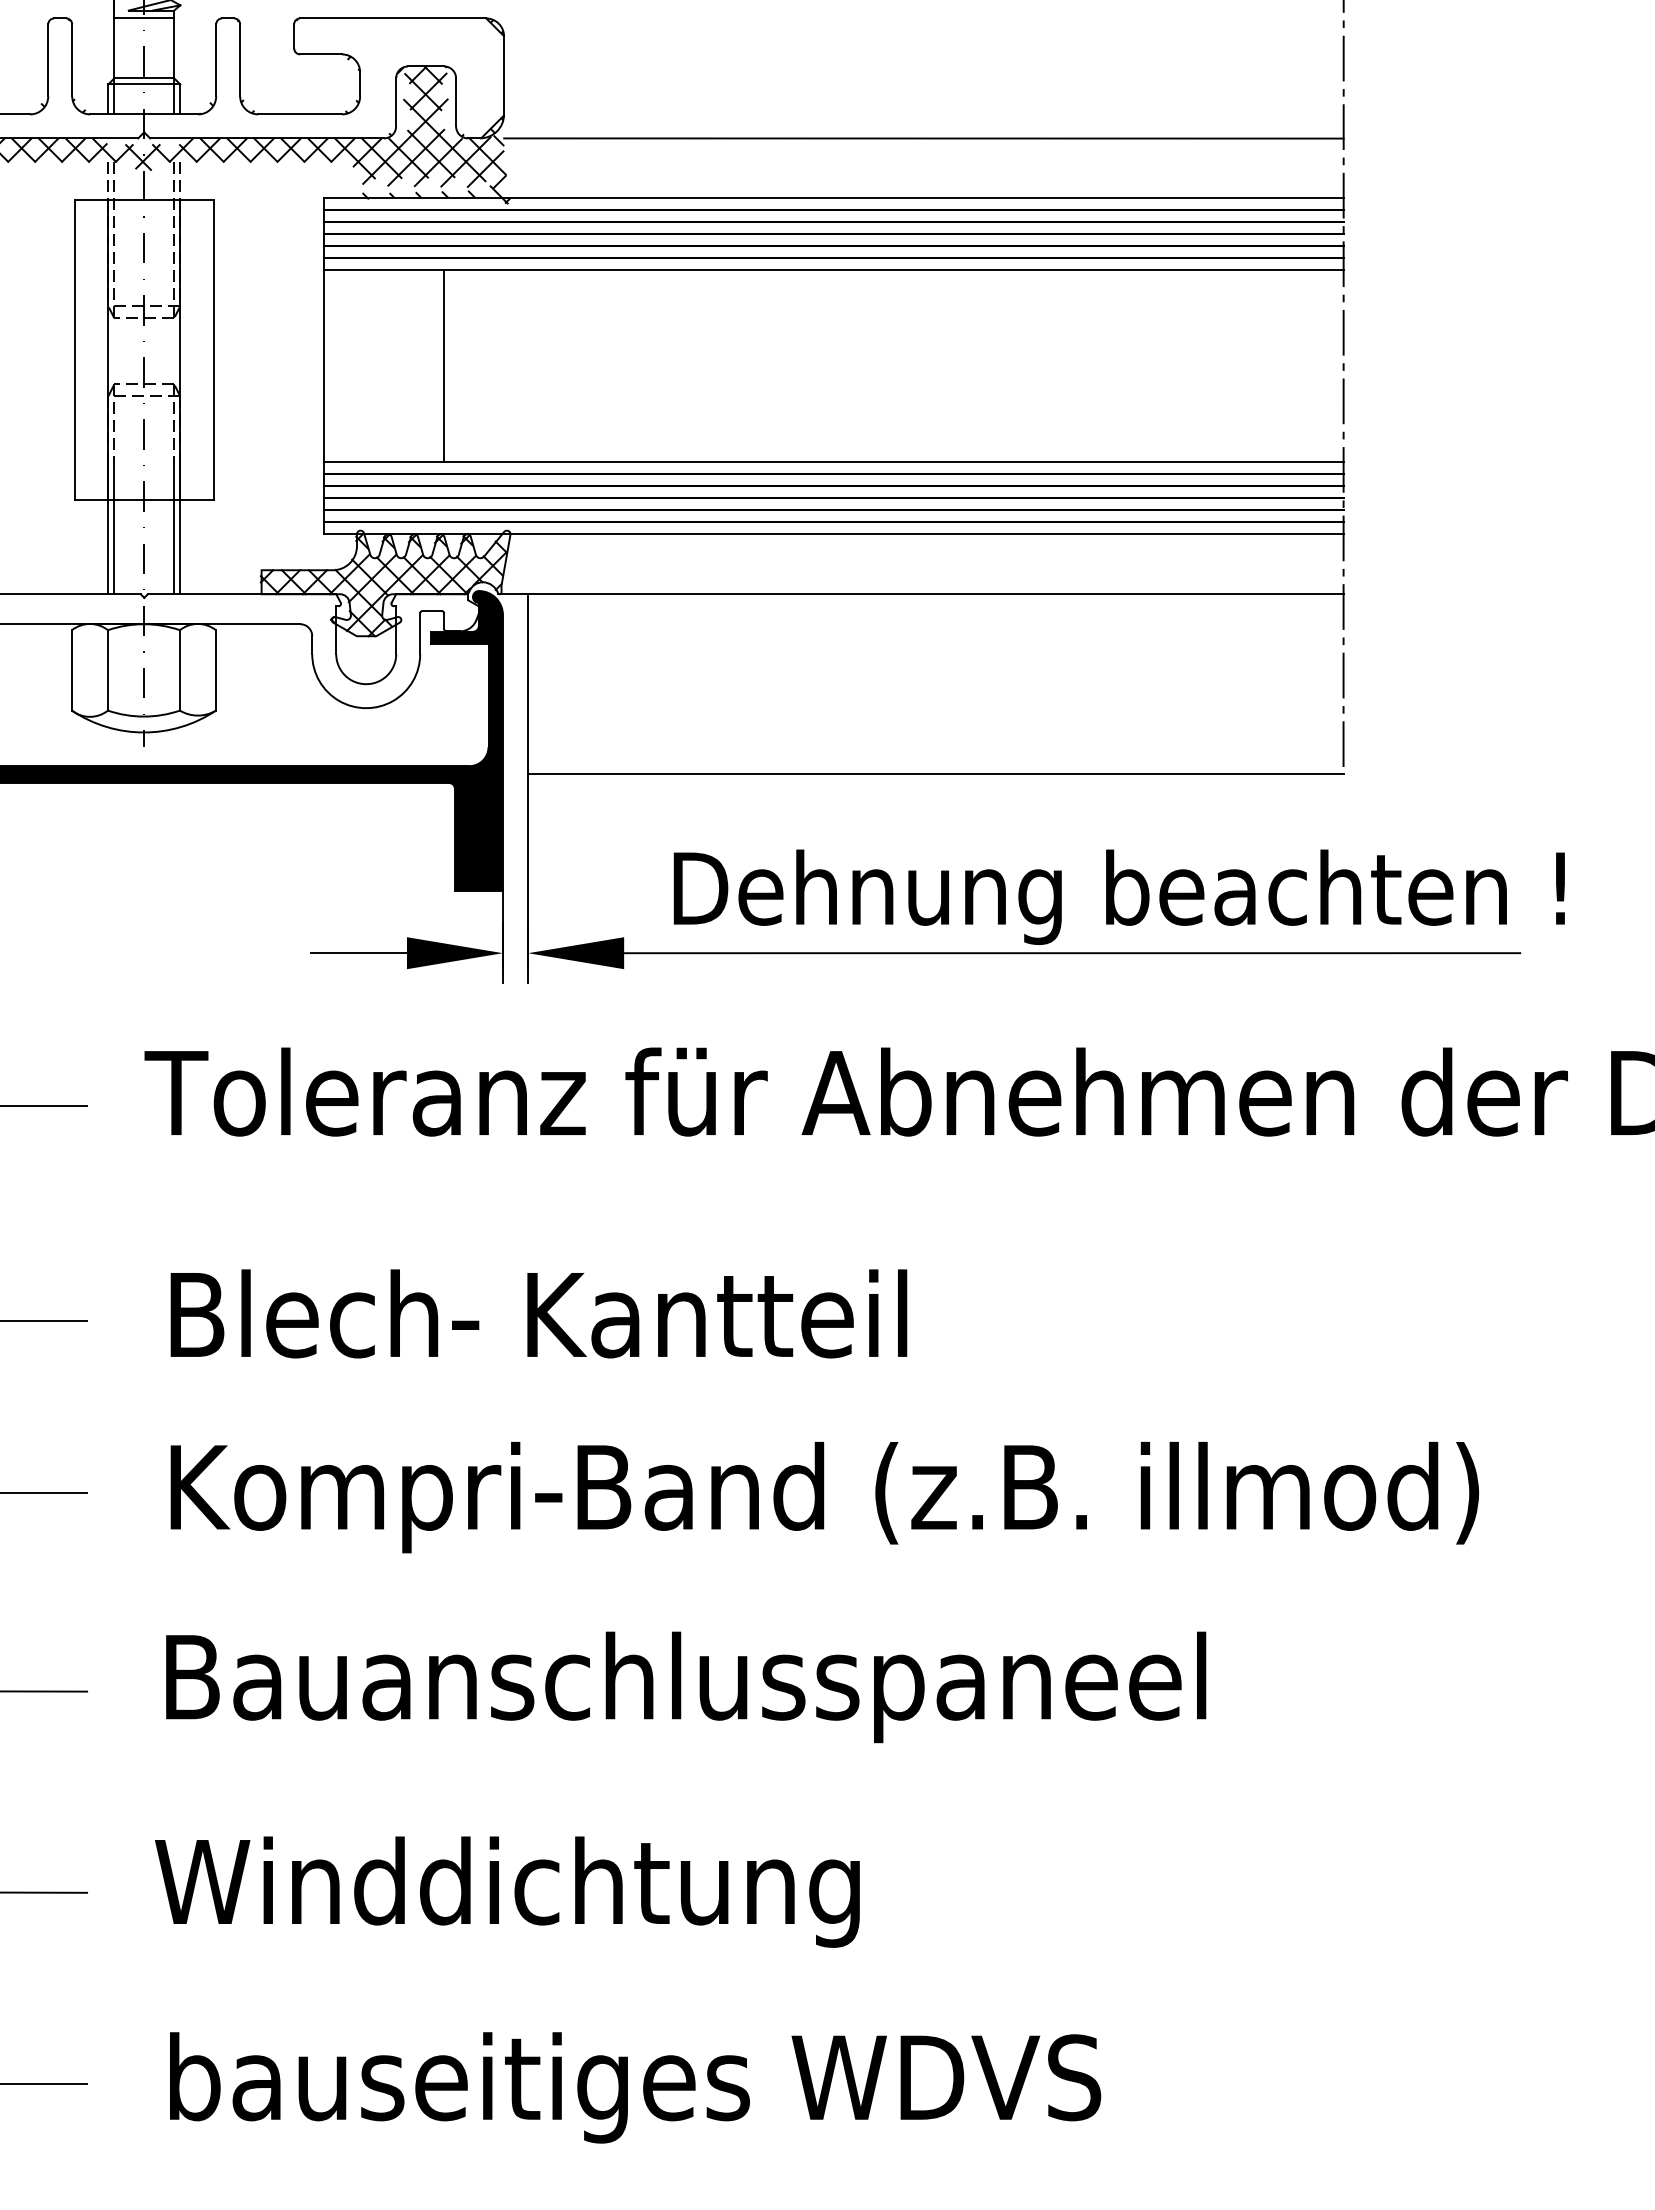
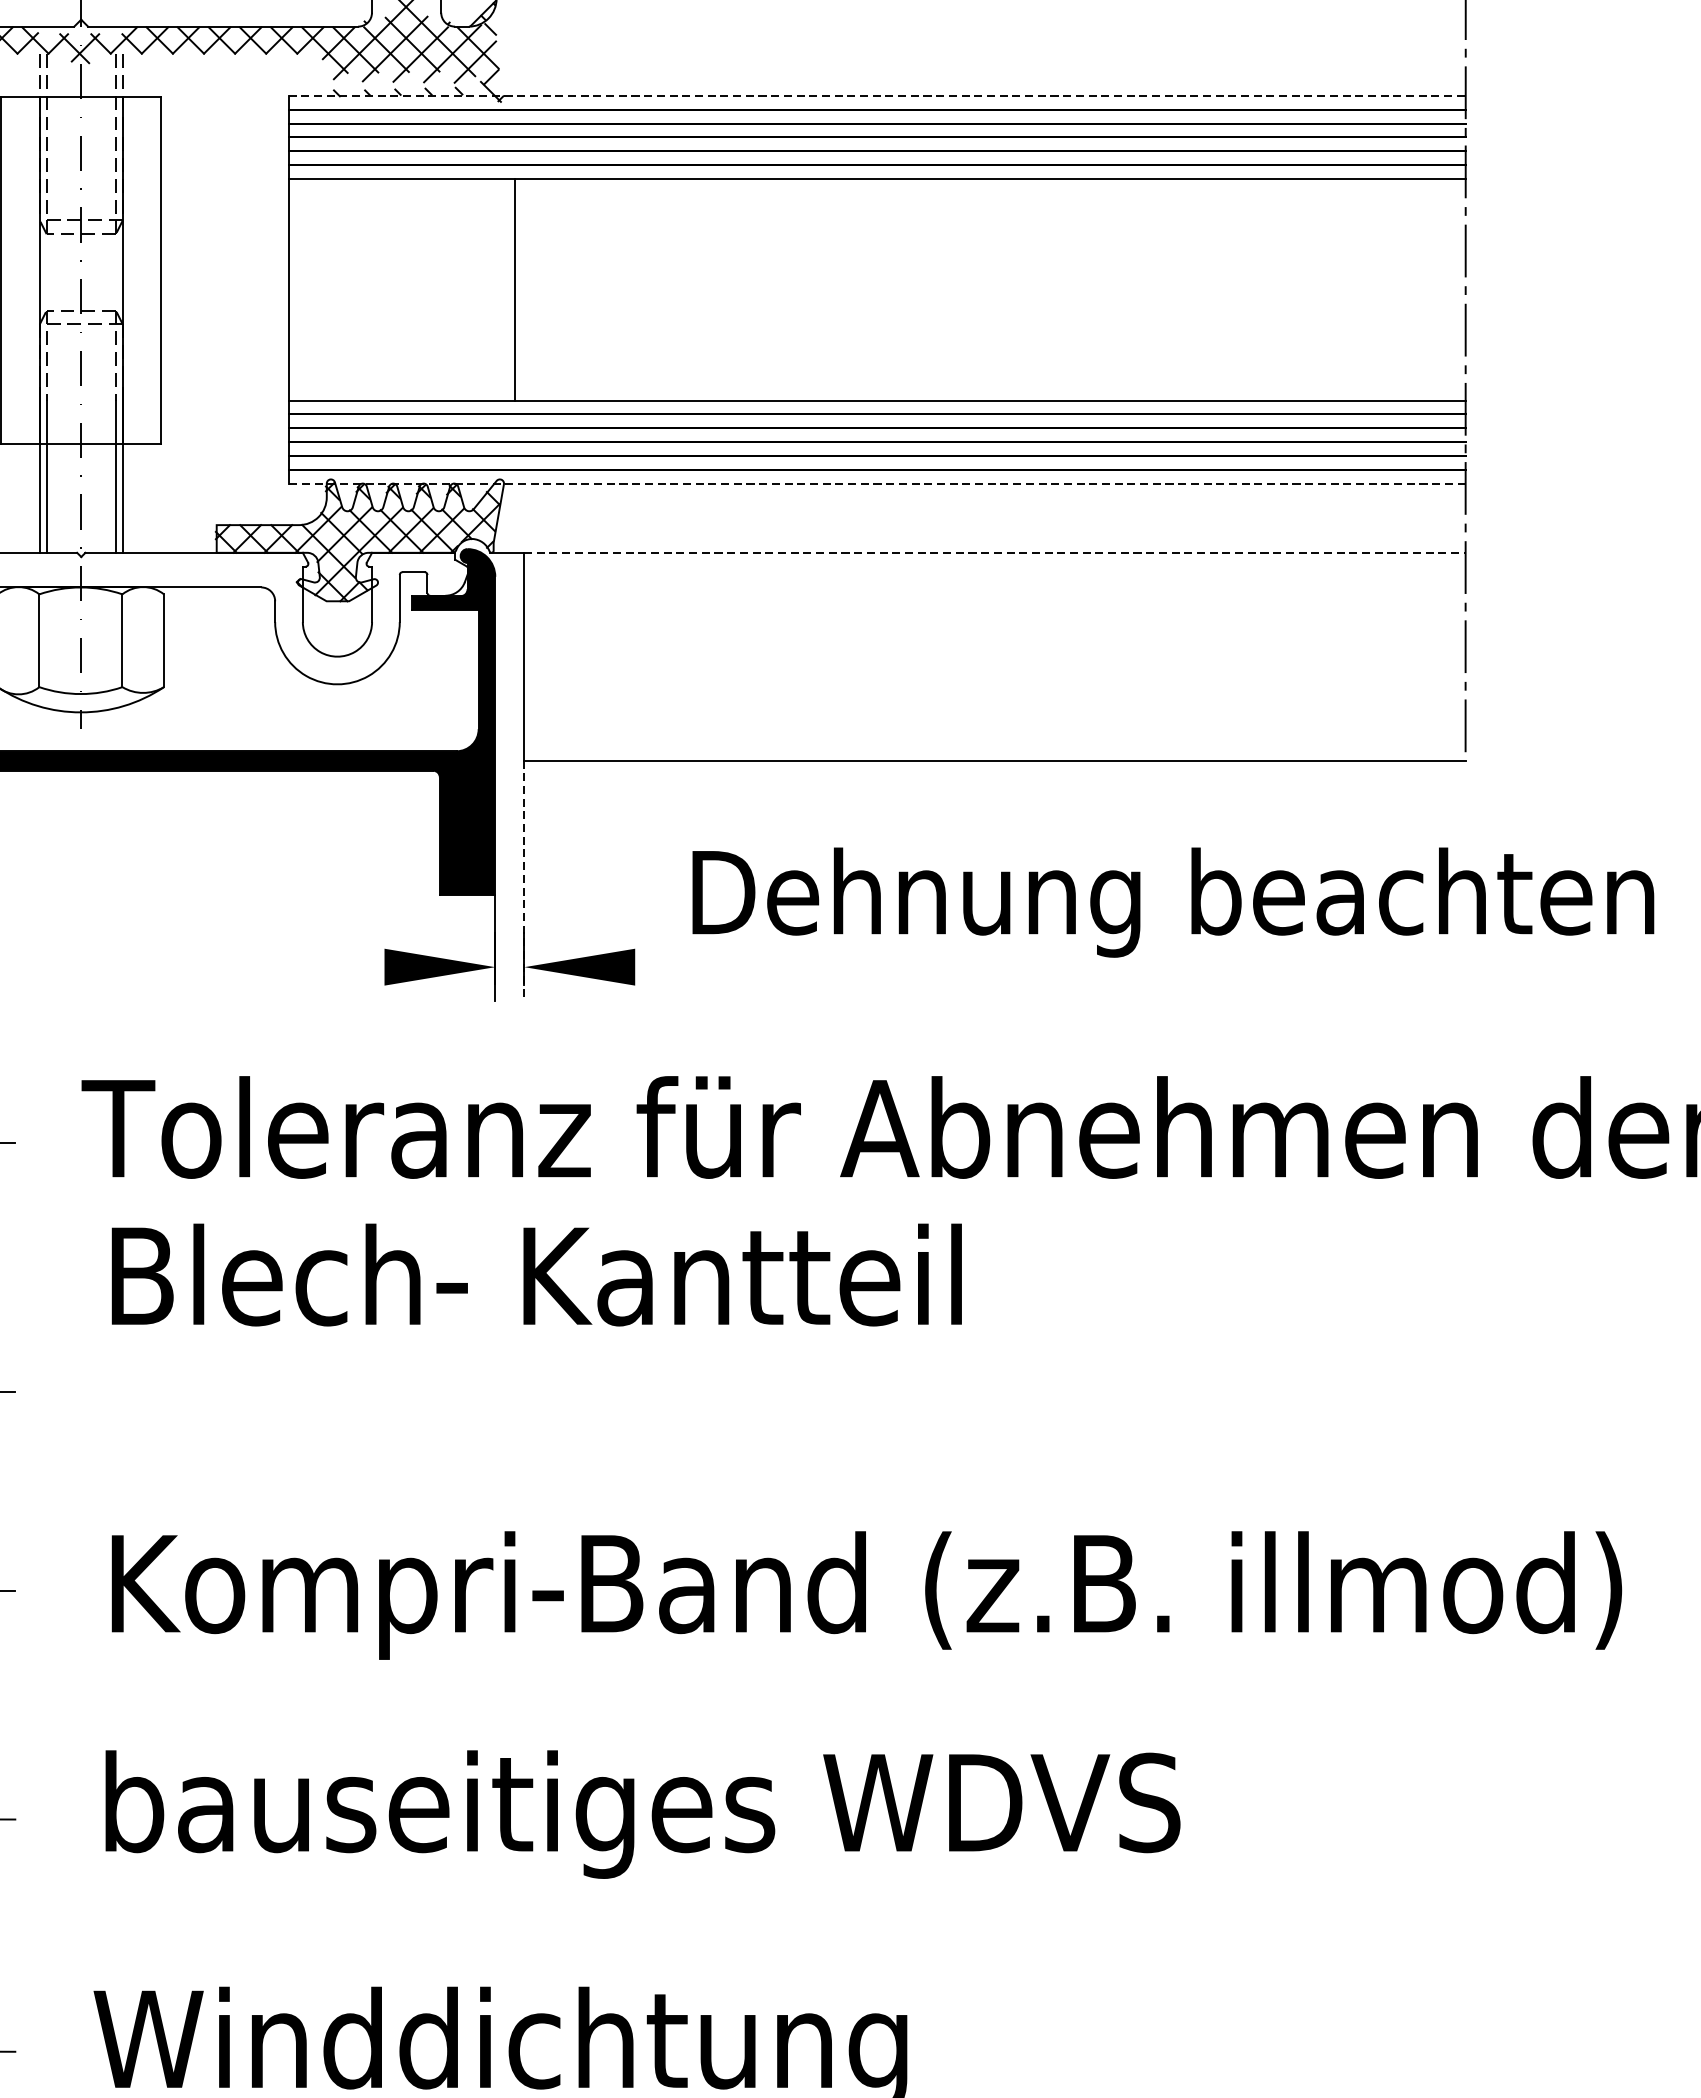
line: (923, 138) -> (980, 26), removed
line: (833, 198) -> (876, 96), solid -> dashed
line: (443, 366) -> (514, 289), moved
line: (833, 534) -> (876, 483), solid -> dashed
line: (935, 594) -> (994, 553), solid -> dashed
line: (528, 878) -> (524, 880), solid -> dashed
line: (358, 953) -> (328, 967), removed
line: (1072, 953) -> (1152, 967), removed
text: (538, 1313) -> (536, 1274), moved
text: (685, 1687) -> (706, 1814), Bauanschlusspaneel -> bauseitiges WDVS

